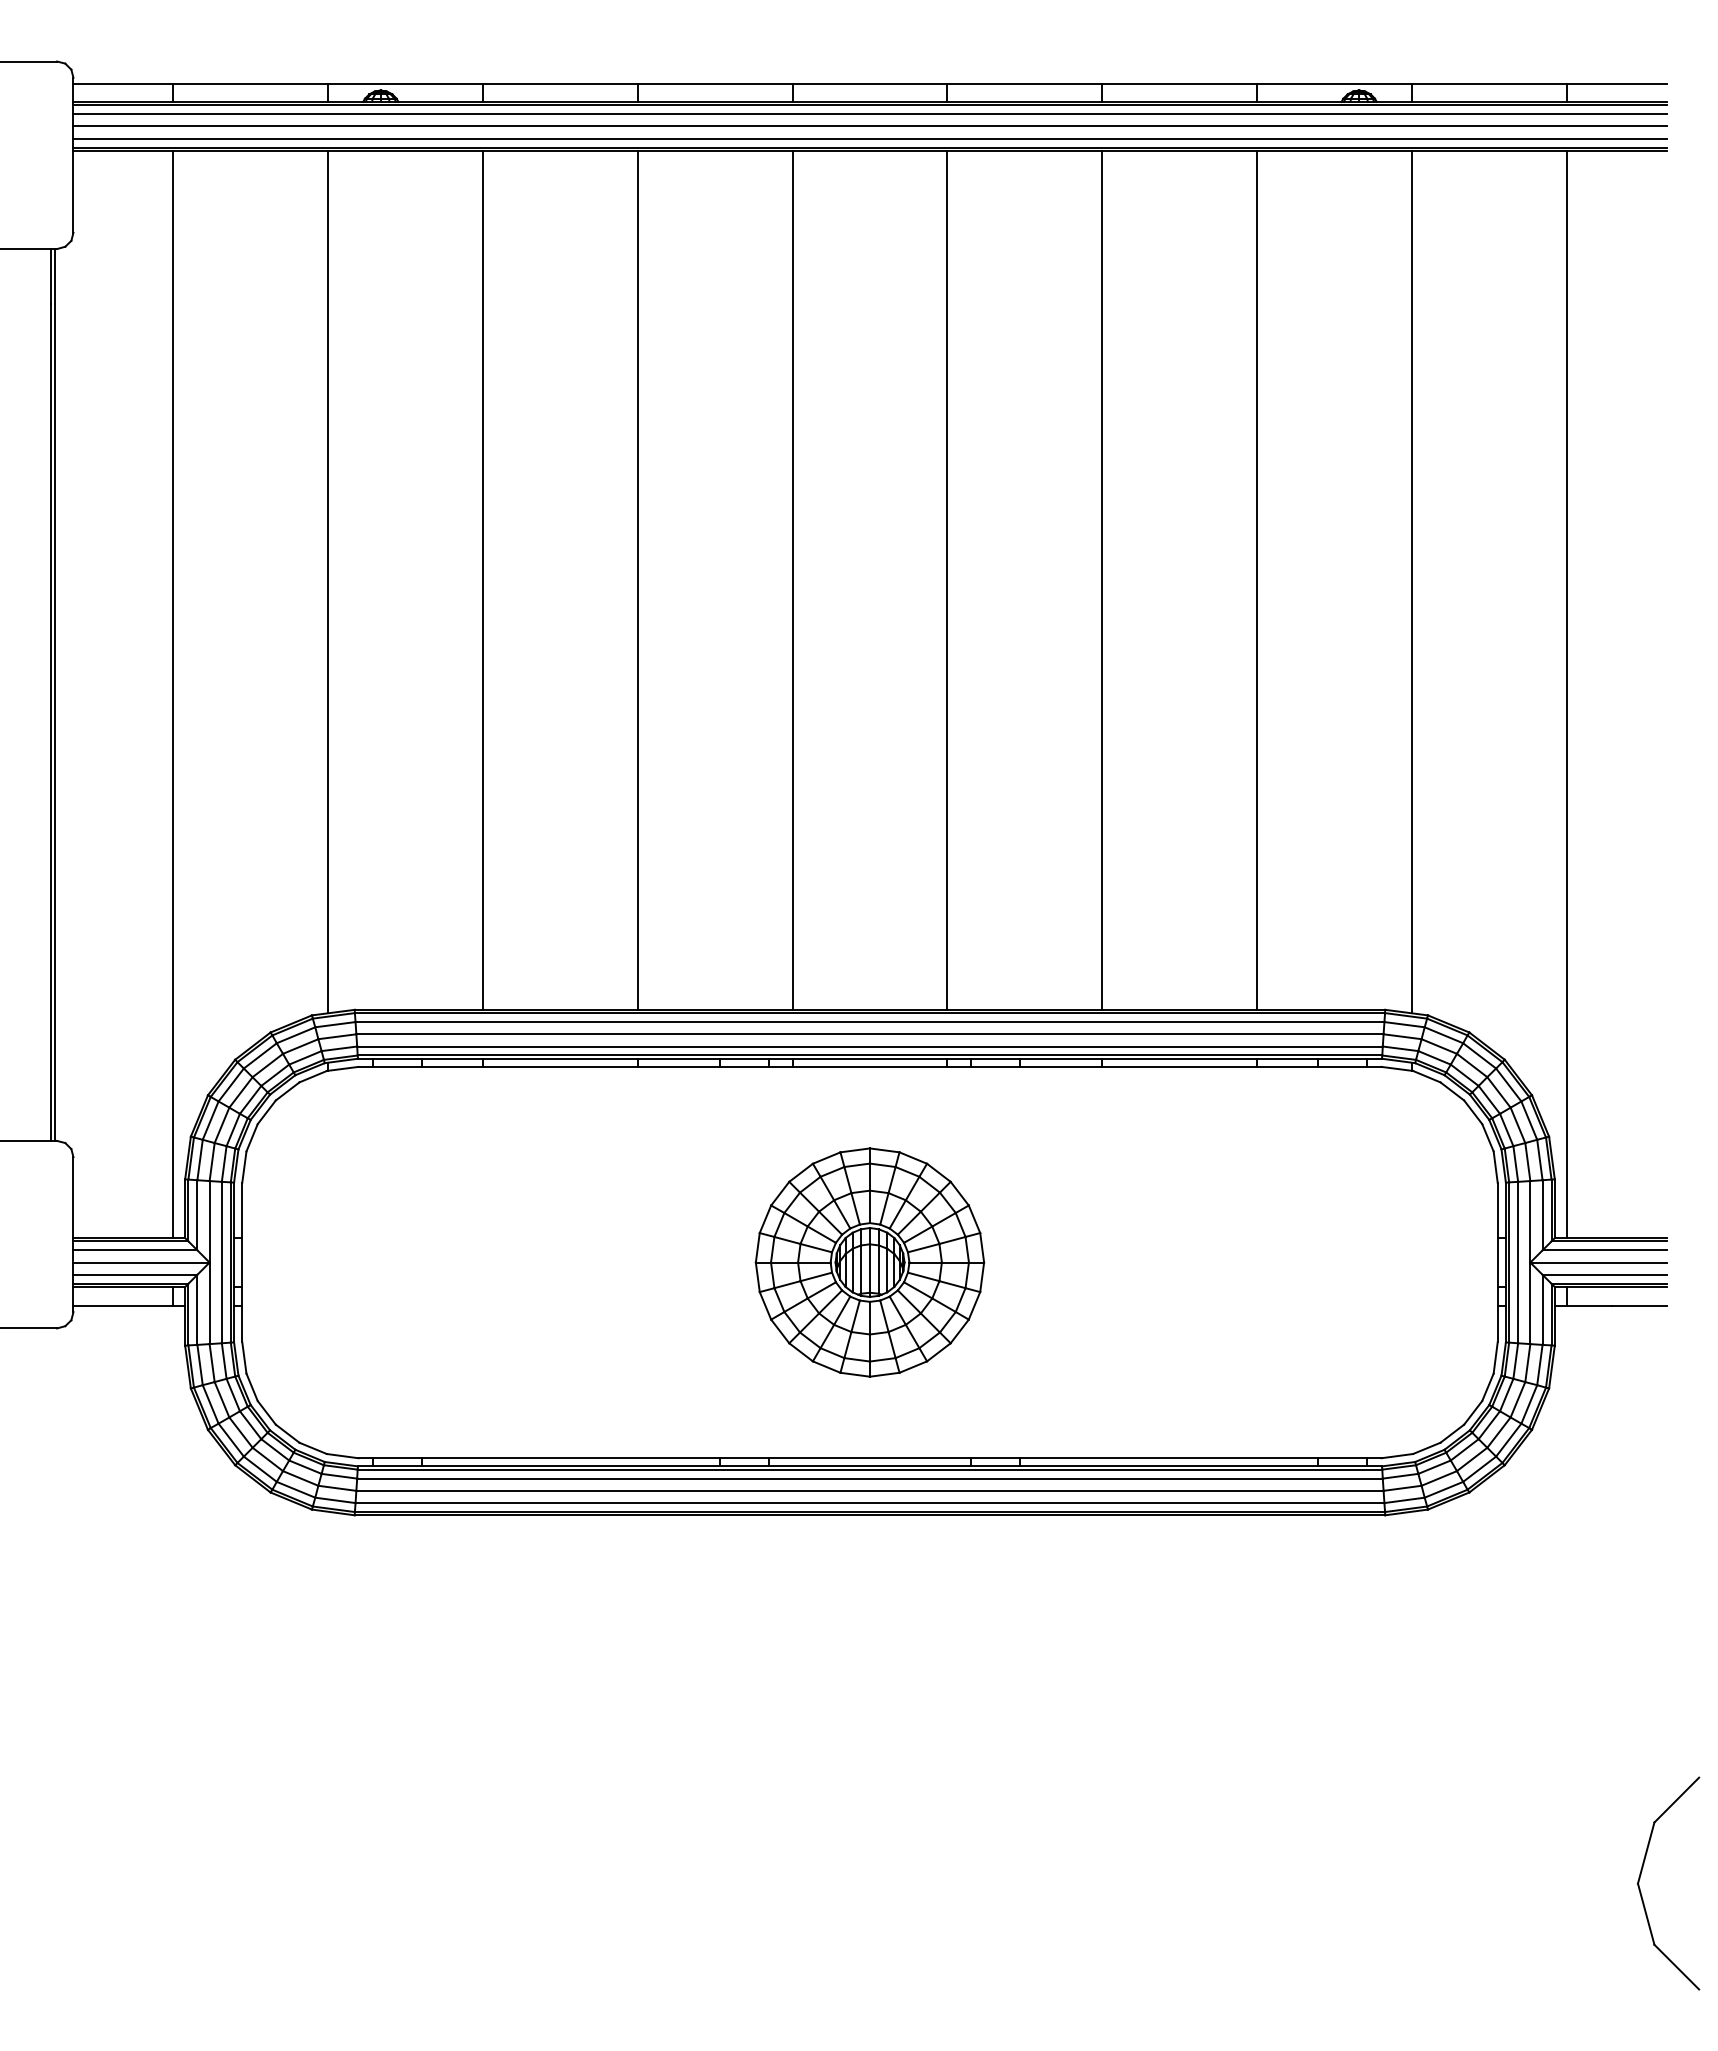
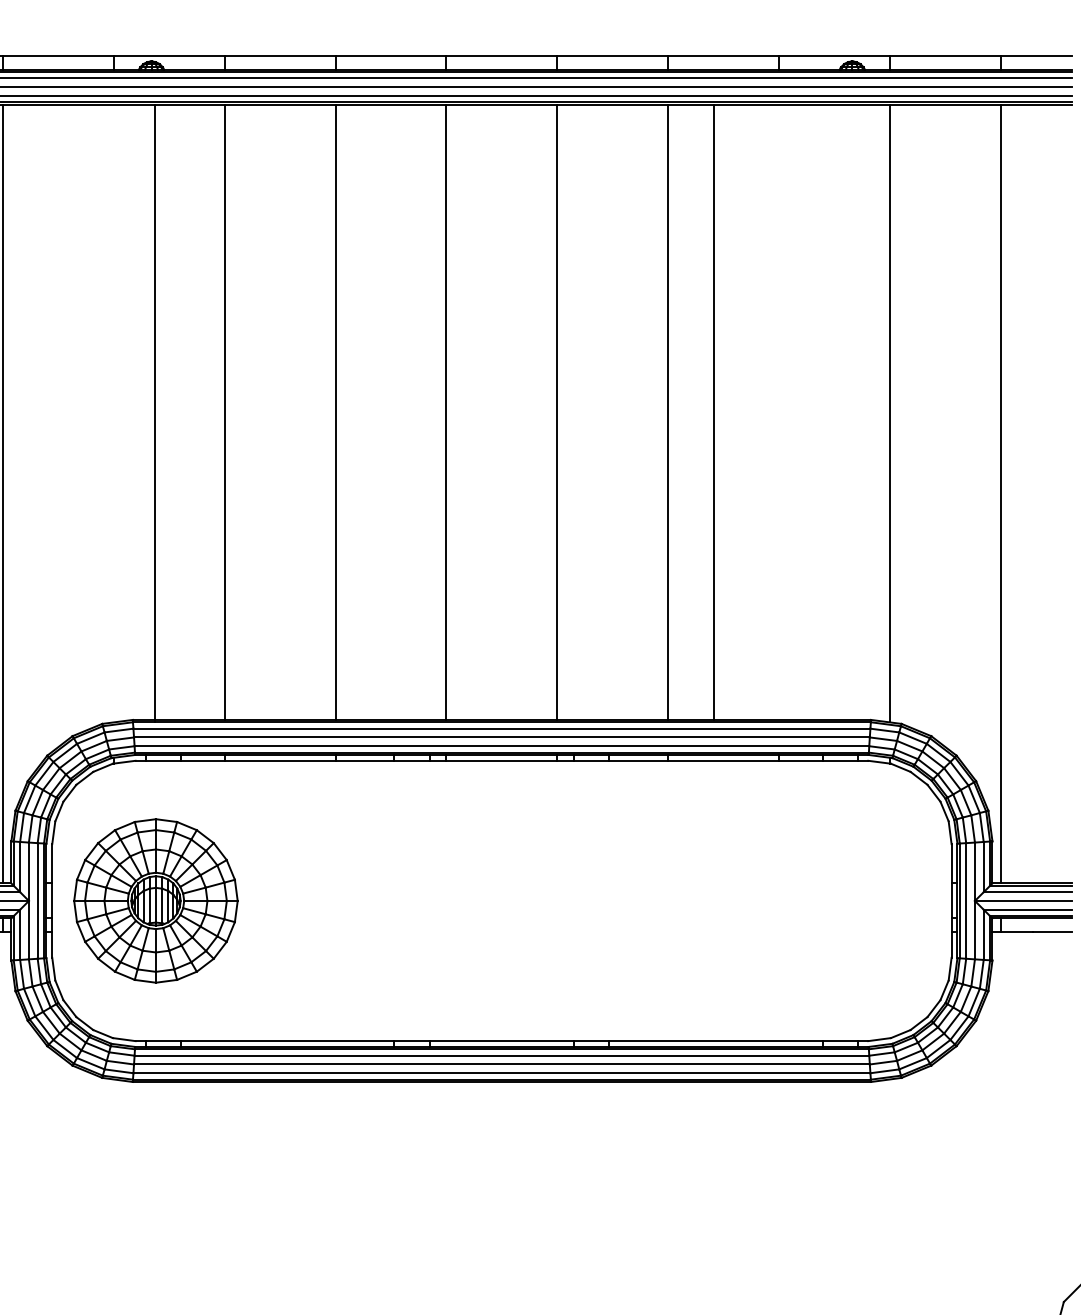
line: (1257, 579) -> (714, 411), moved
line: (327, 581) -> (154, 413), moved
part: (869, 1262) -> (155, 900), moved

